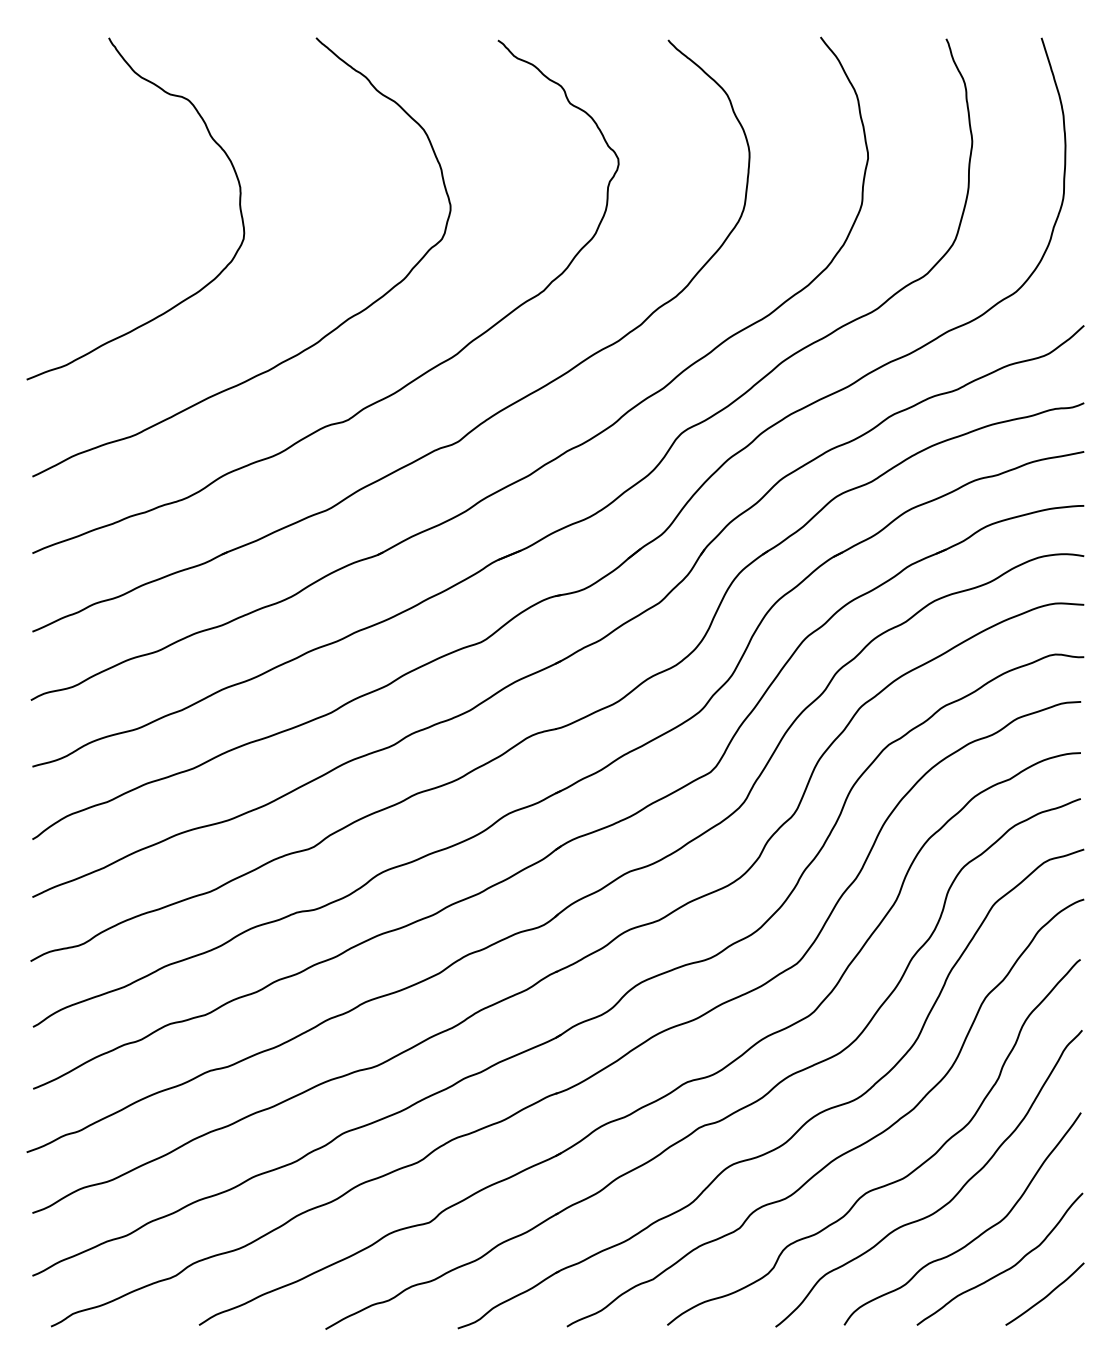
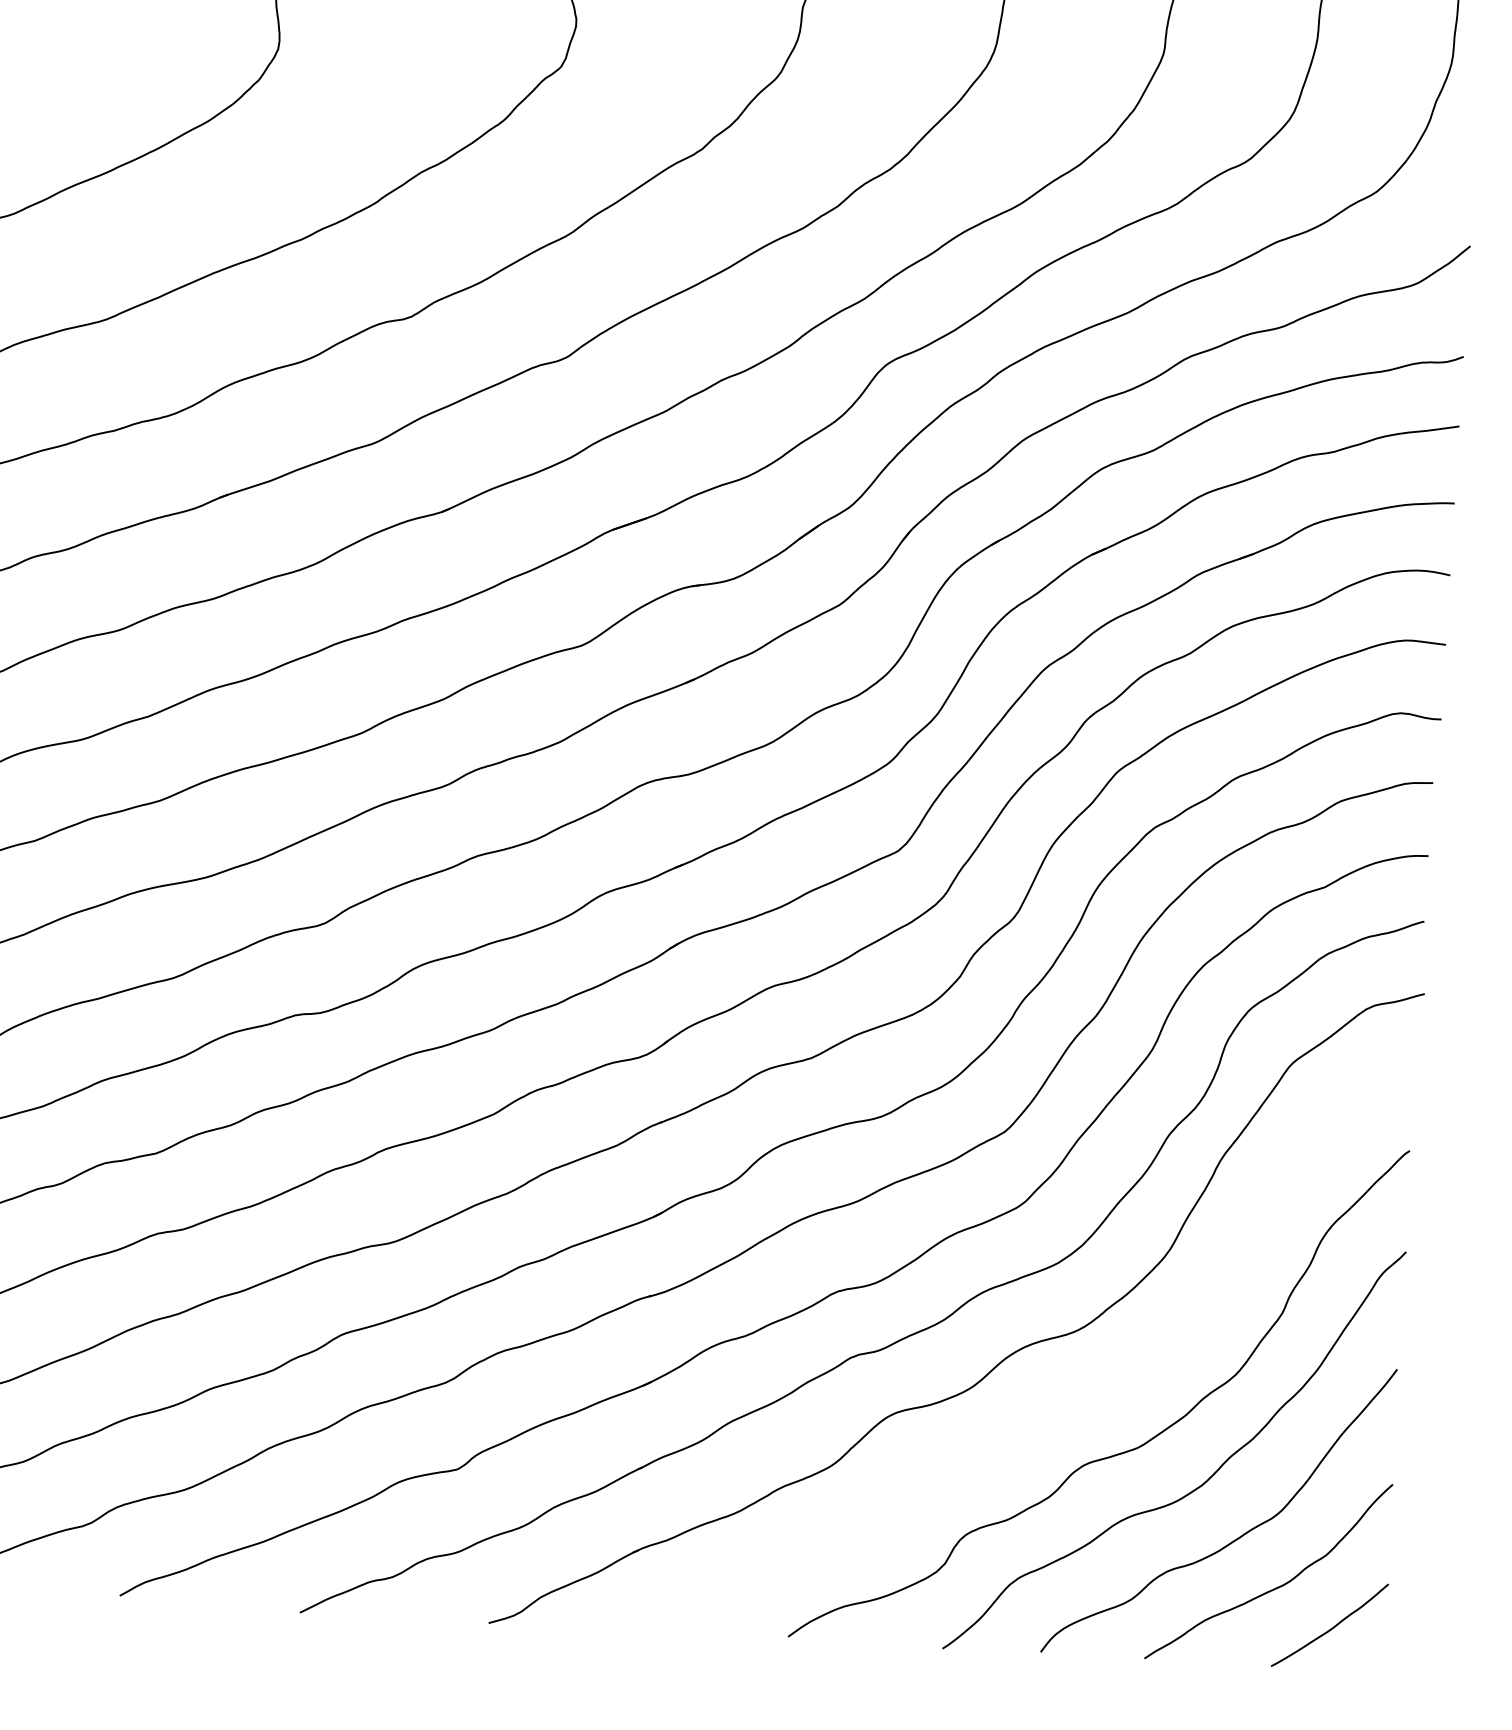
curve: (844, 1152) -> (1056, 1405), removed

